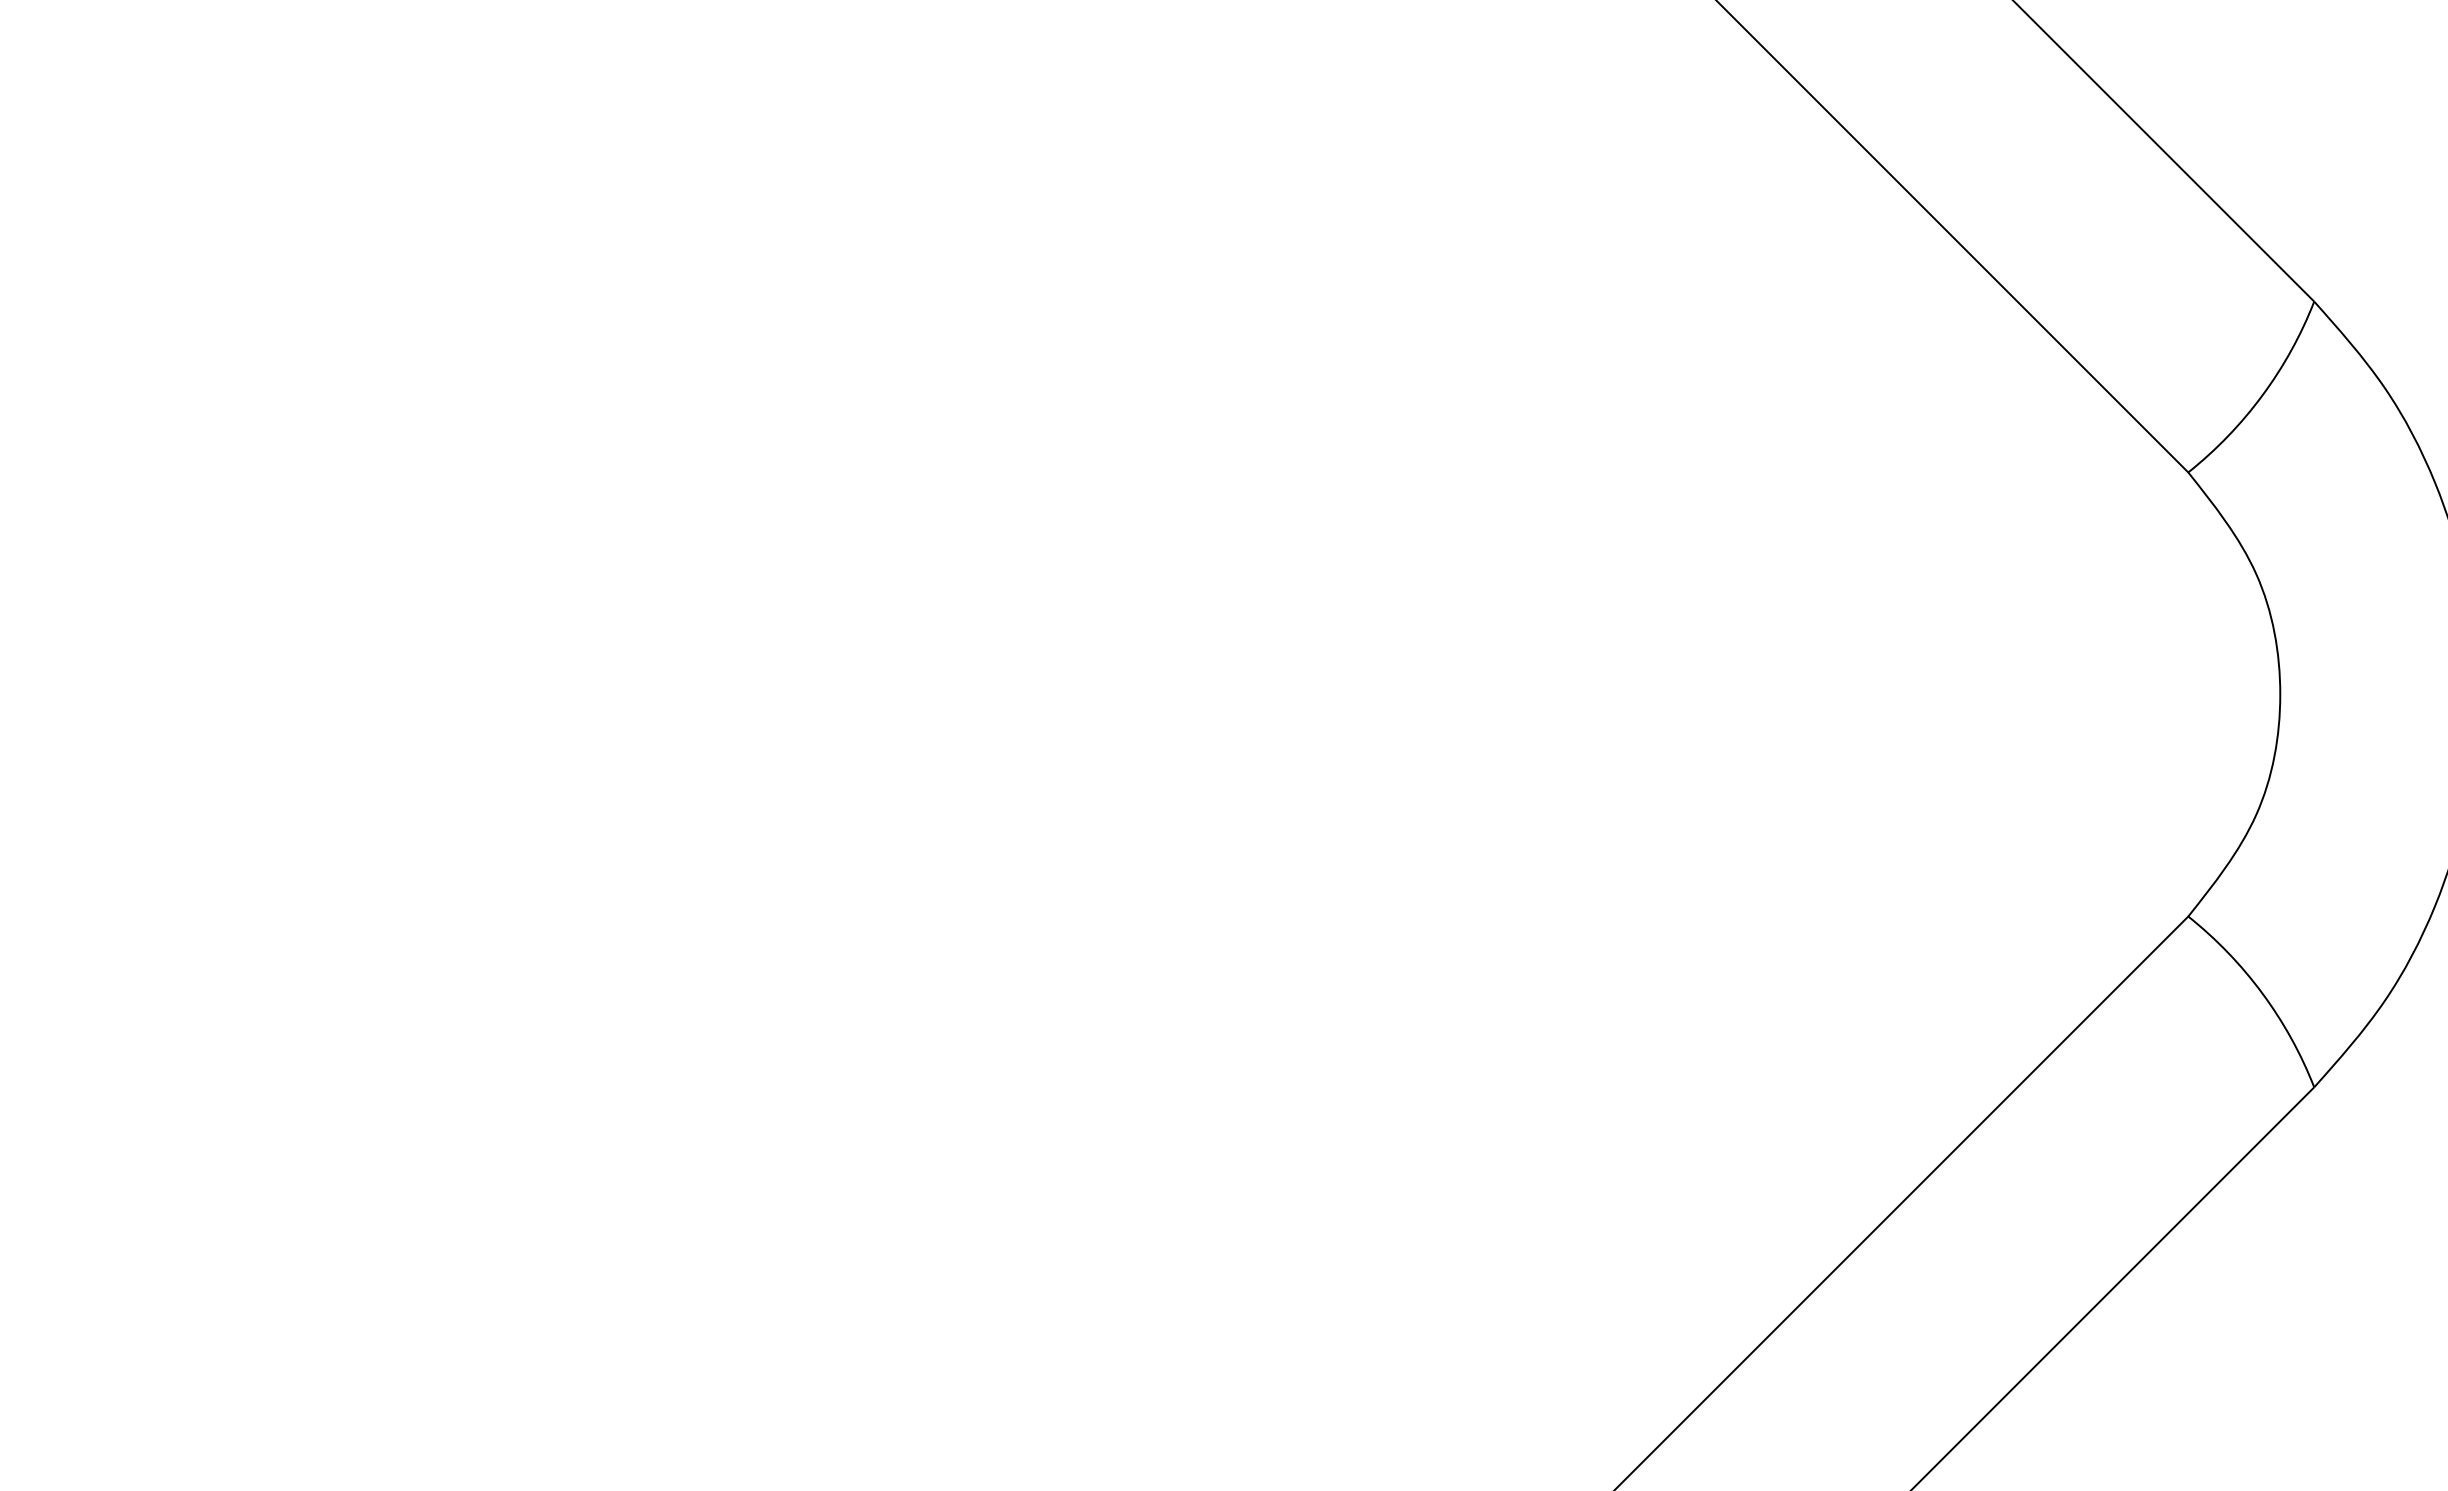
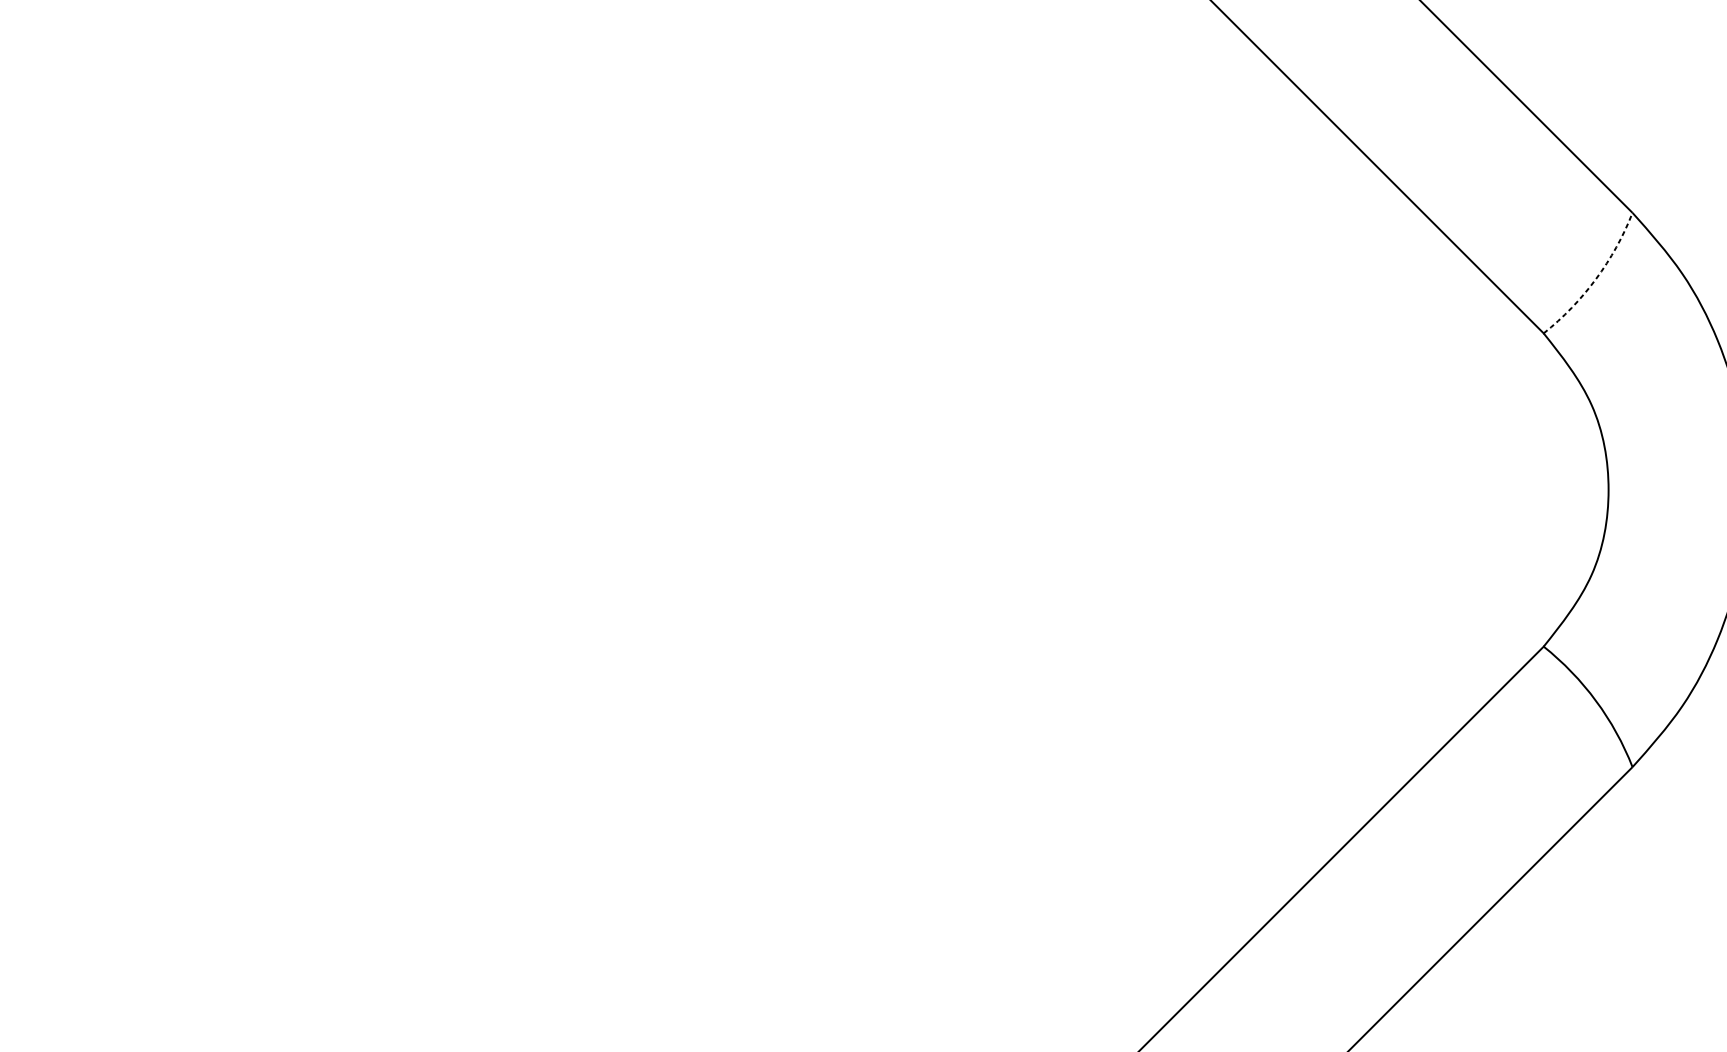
arc: (2262, 395) -> (1596, 279), solid -> dashed

